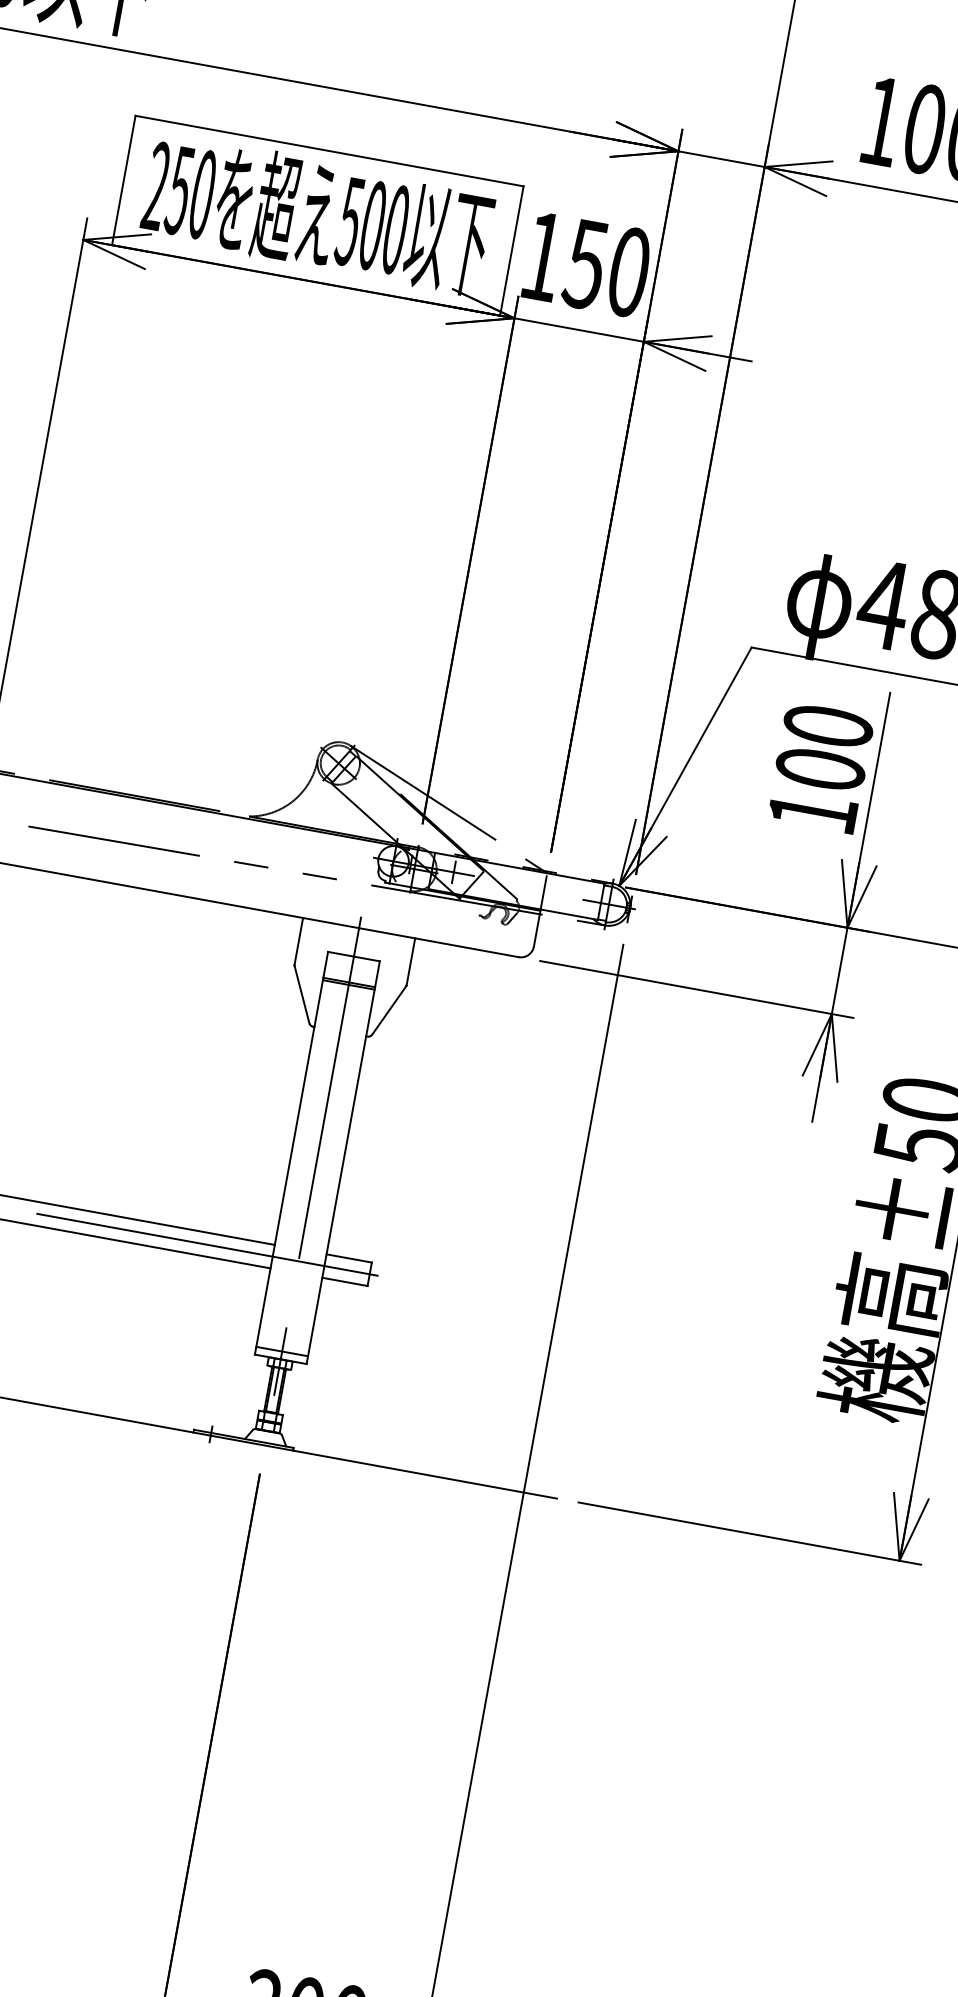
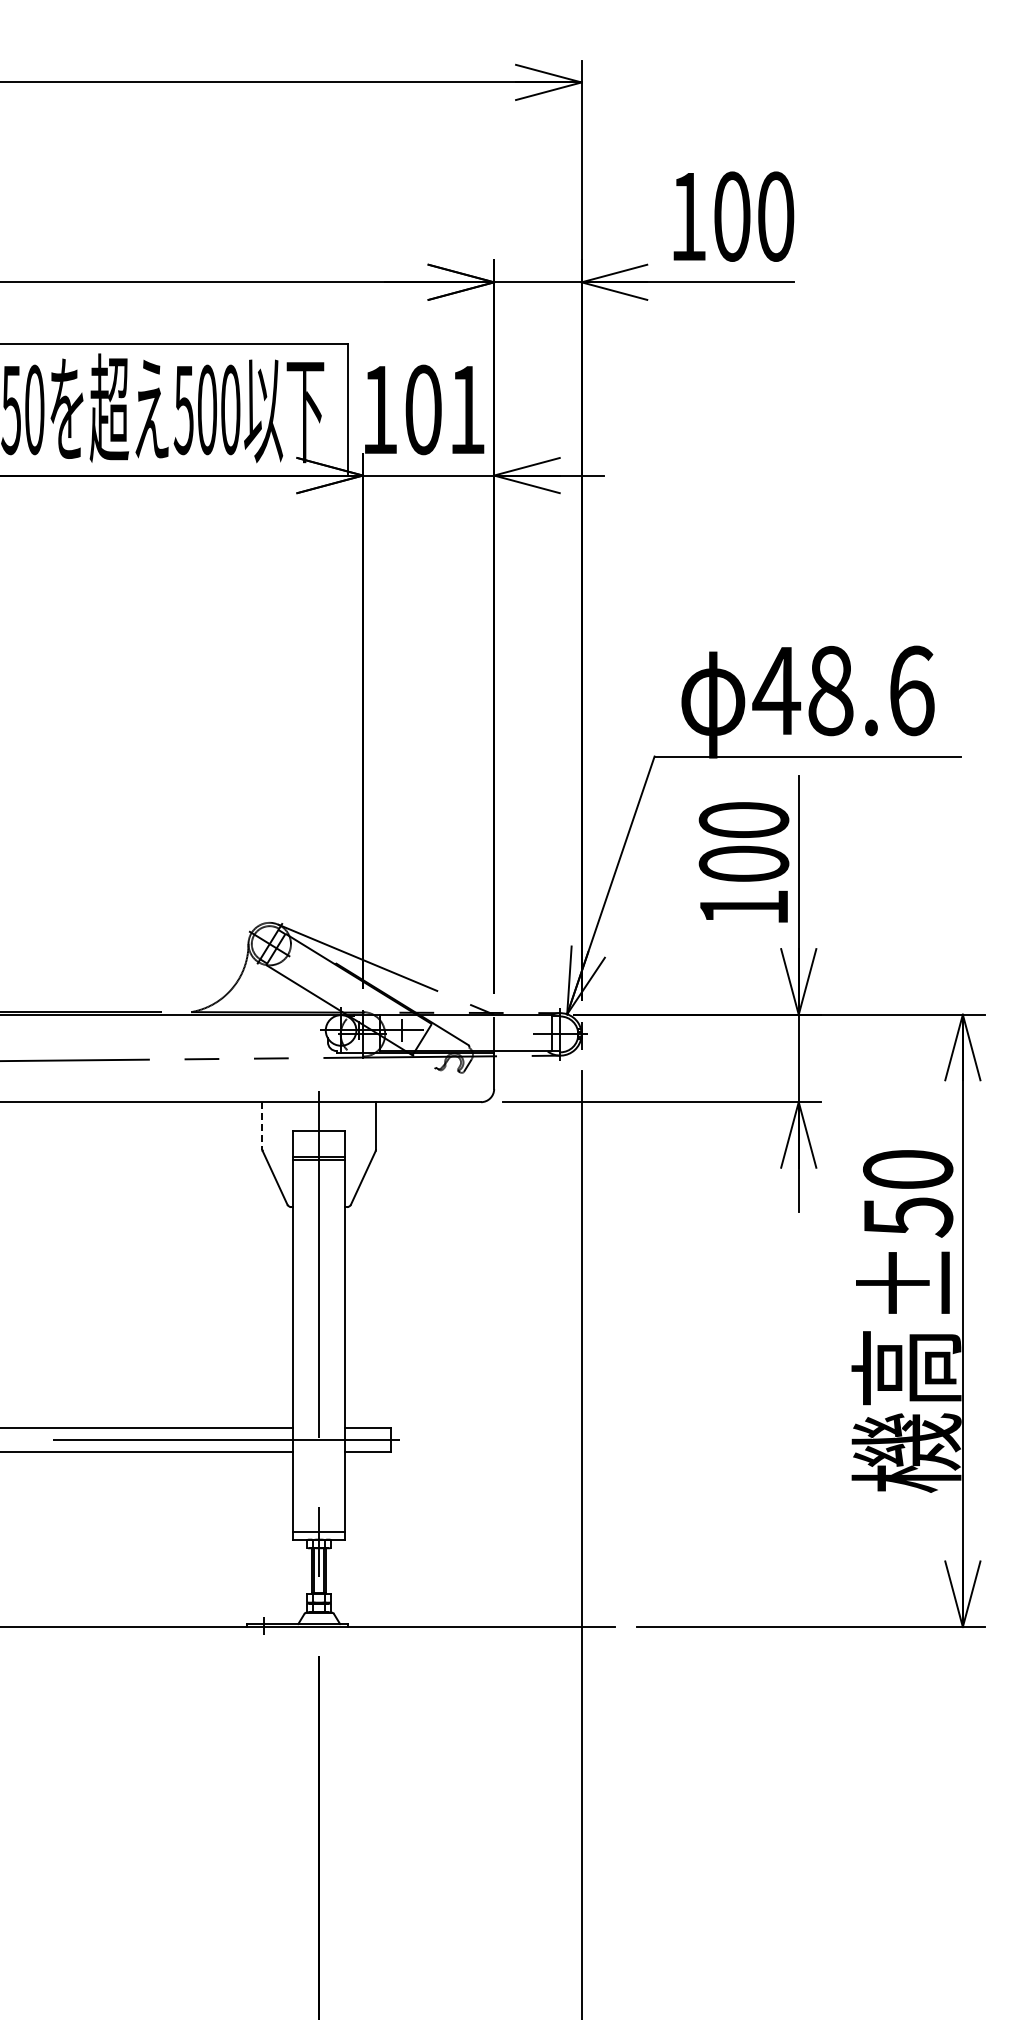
text: (606, 267) -> (444, 409), 150 -> 101
line: (299, 940) -> (262, 1125), solid -> dashed

